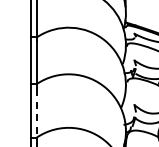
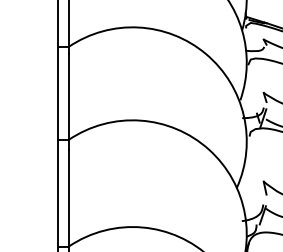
line: (36, 113) -> (68, 198), dashed -> solid

